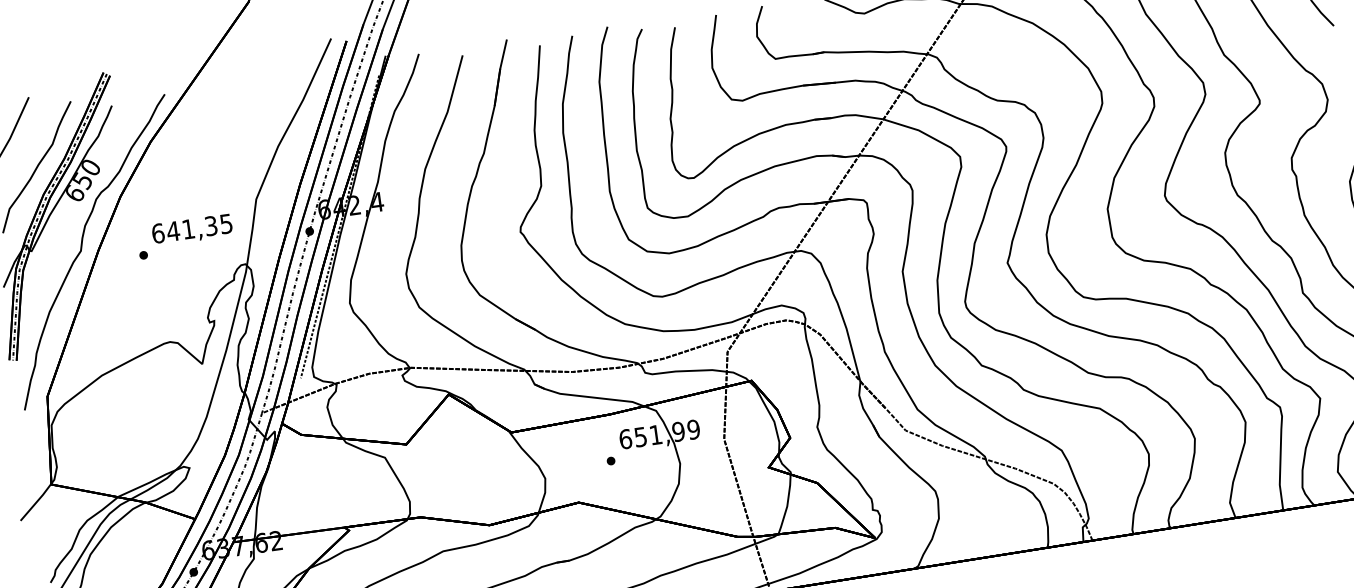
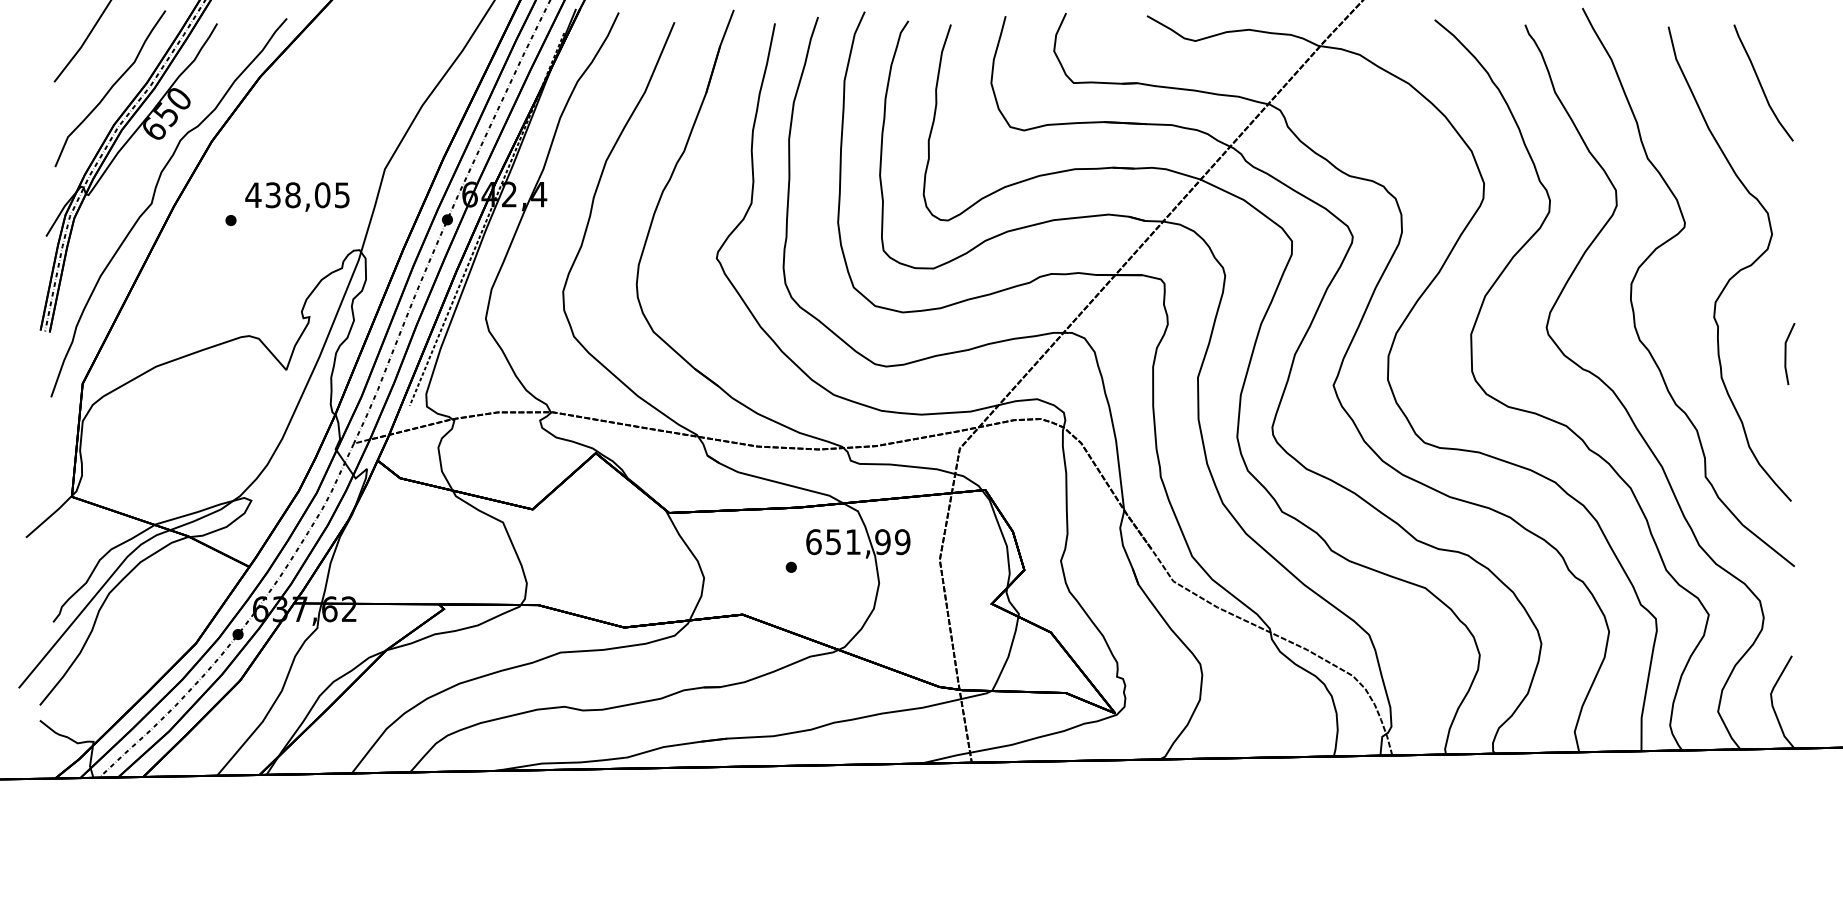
text: (184, 230) -> (287, 195), 641,35 -> 438,05

